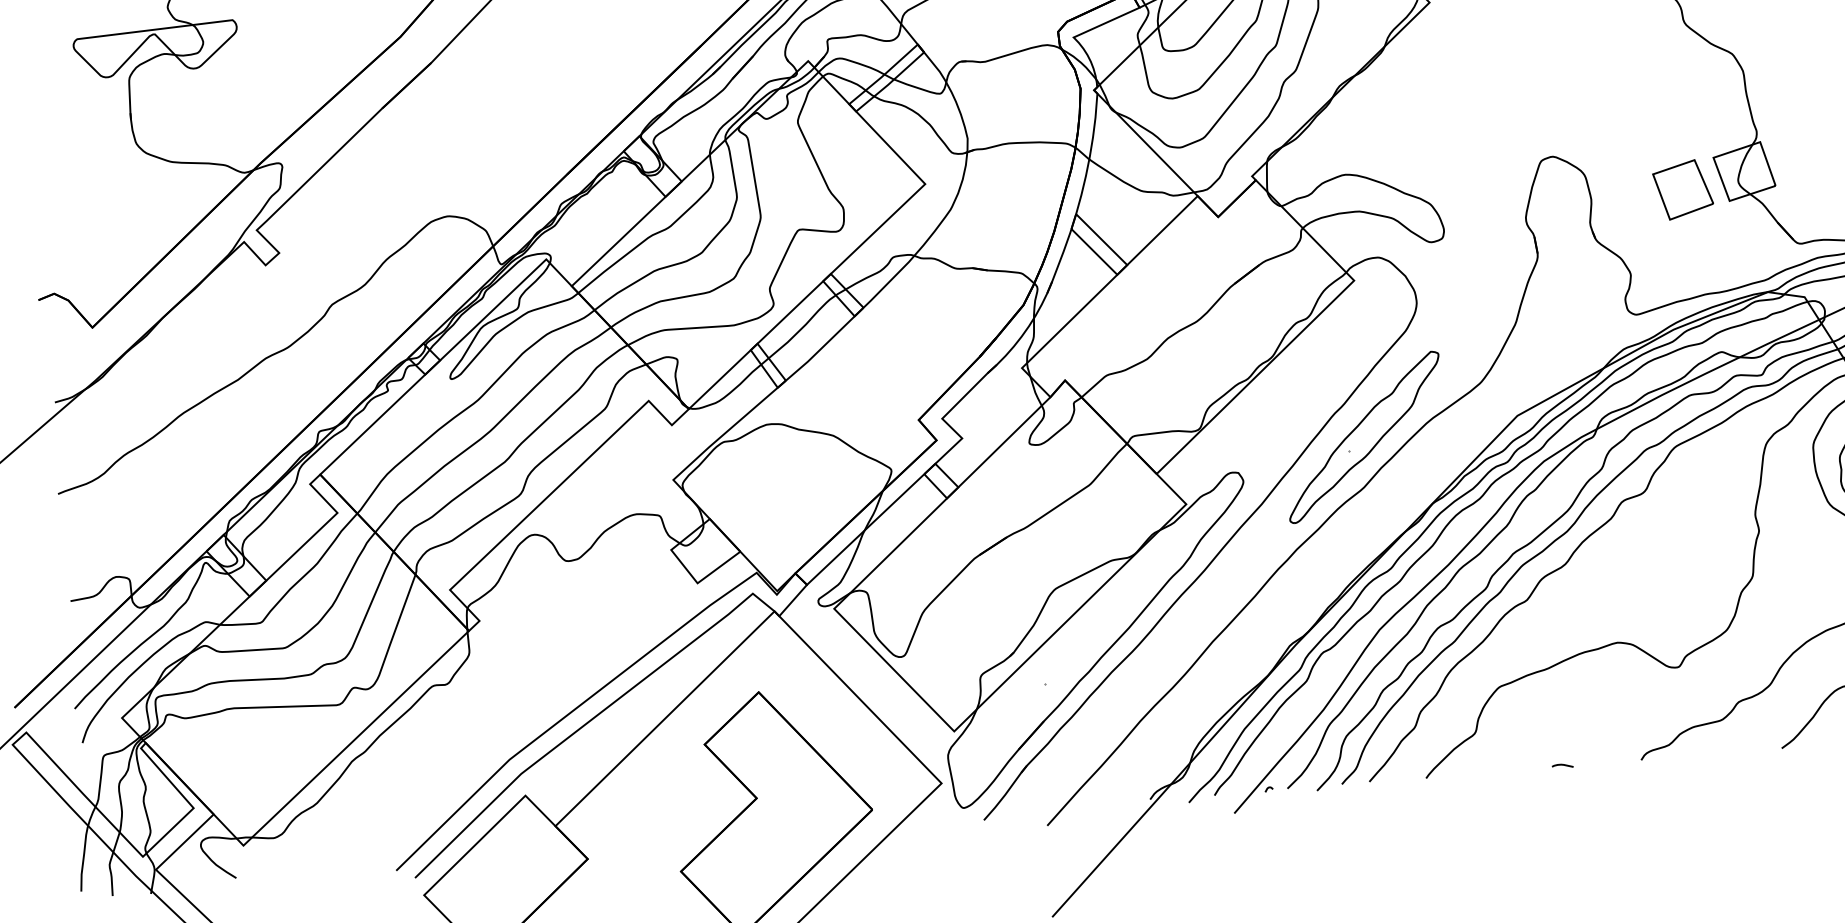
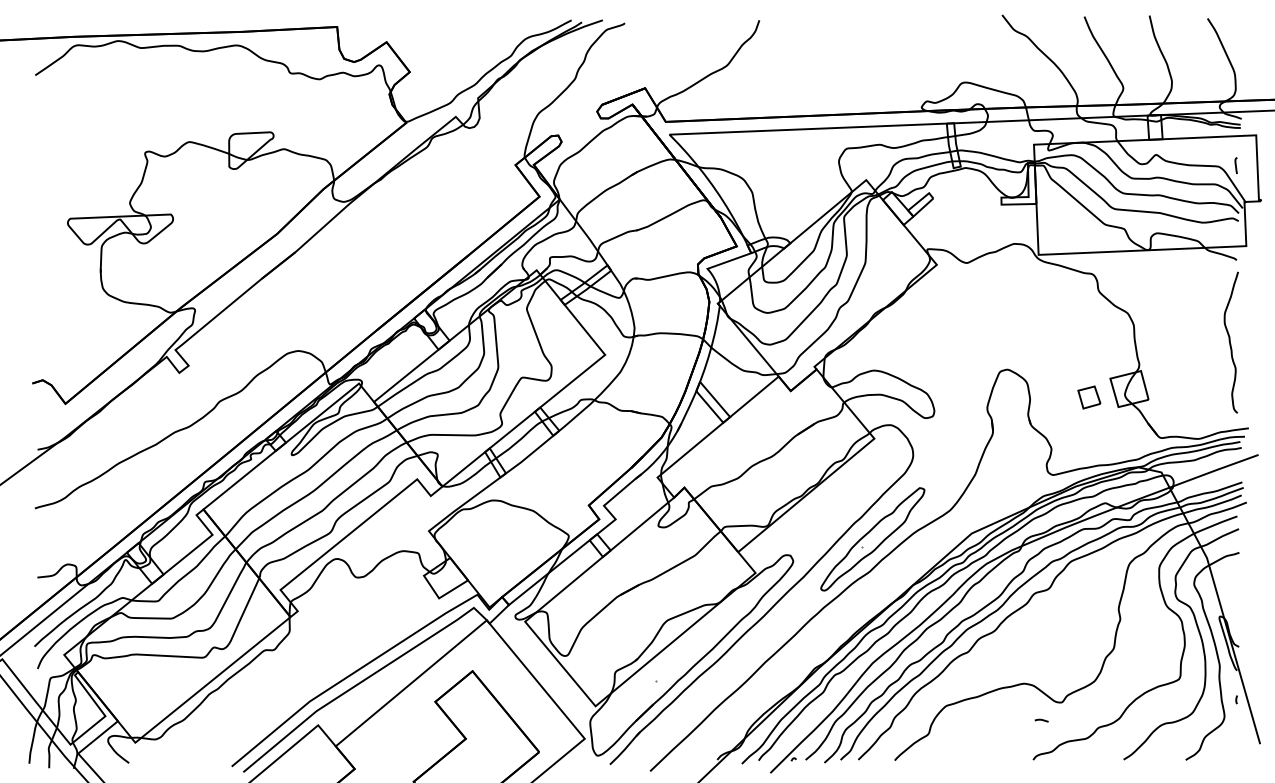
part: (1683, 189) -> (1089, 397), size x0.6
curve: (1562, 765) -> (1041, 720), moved

